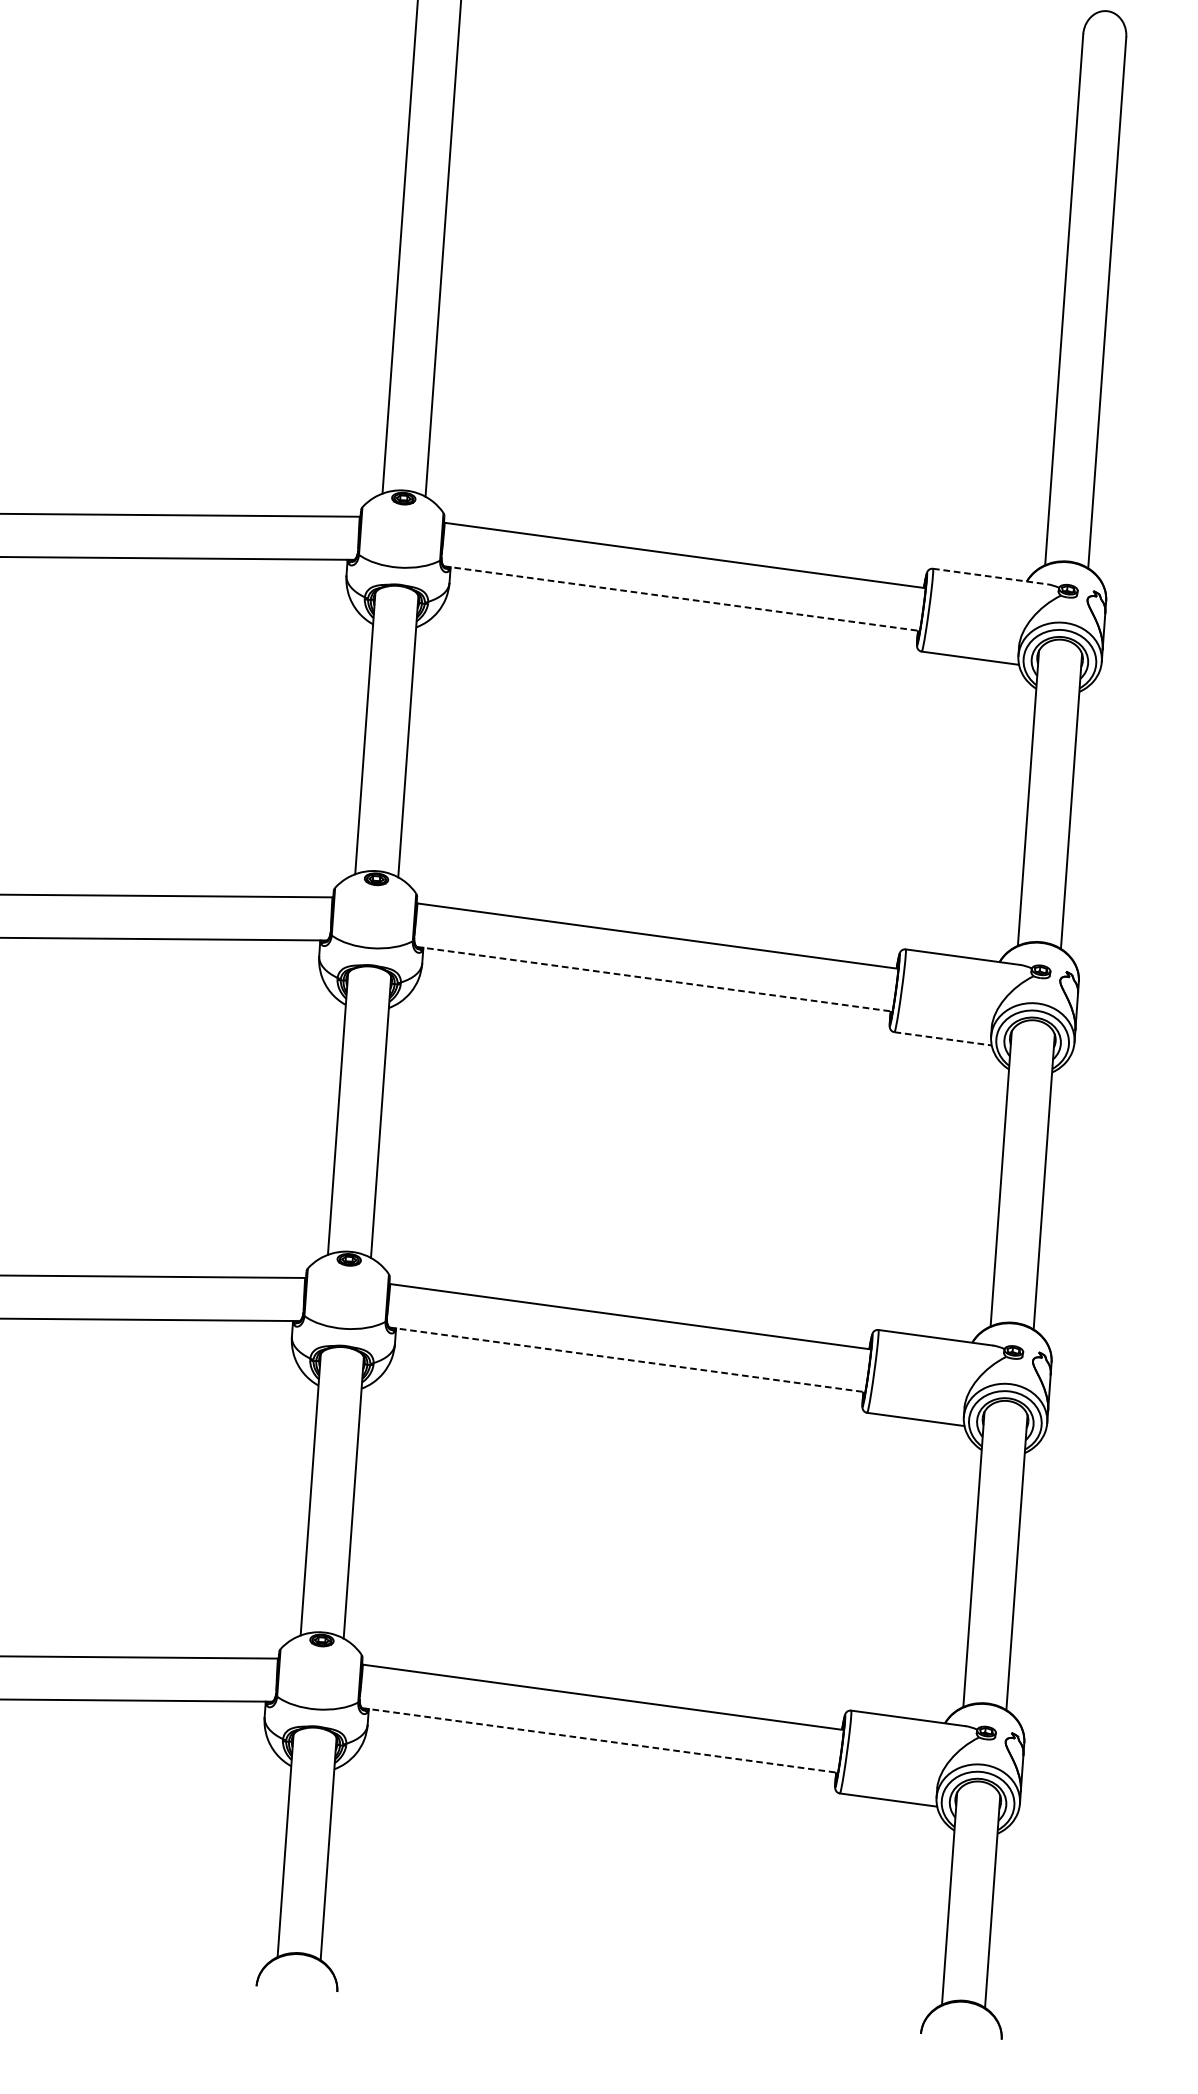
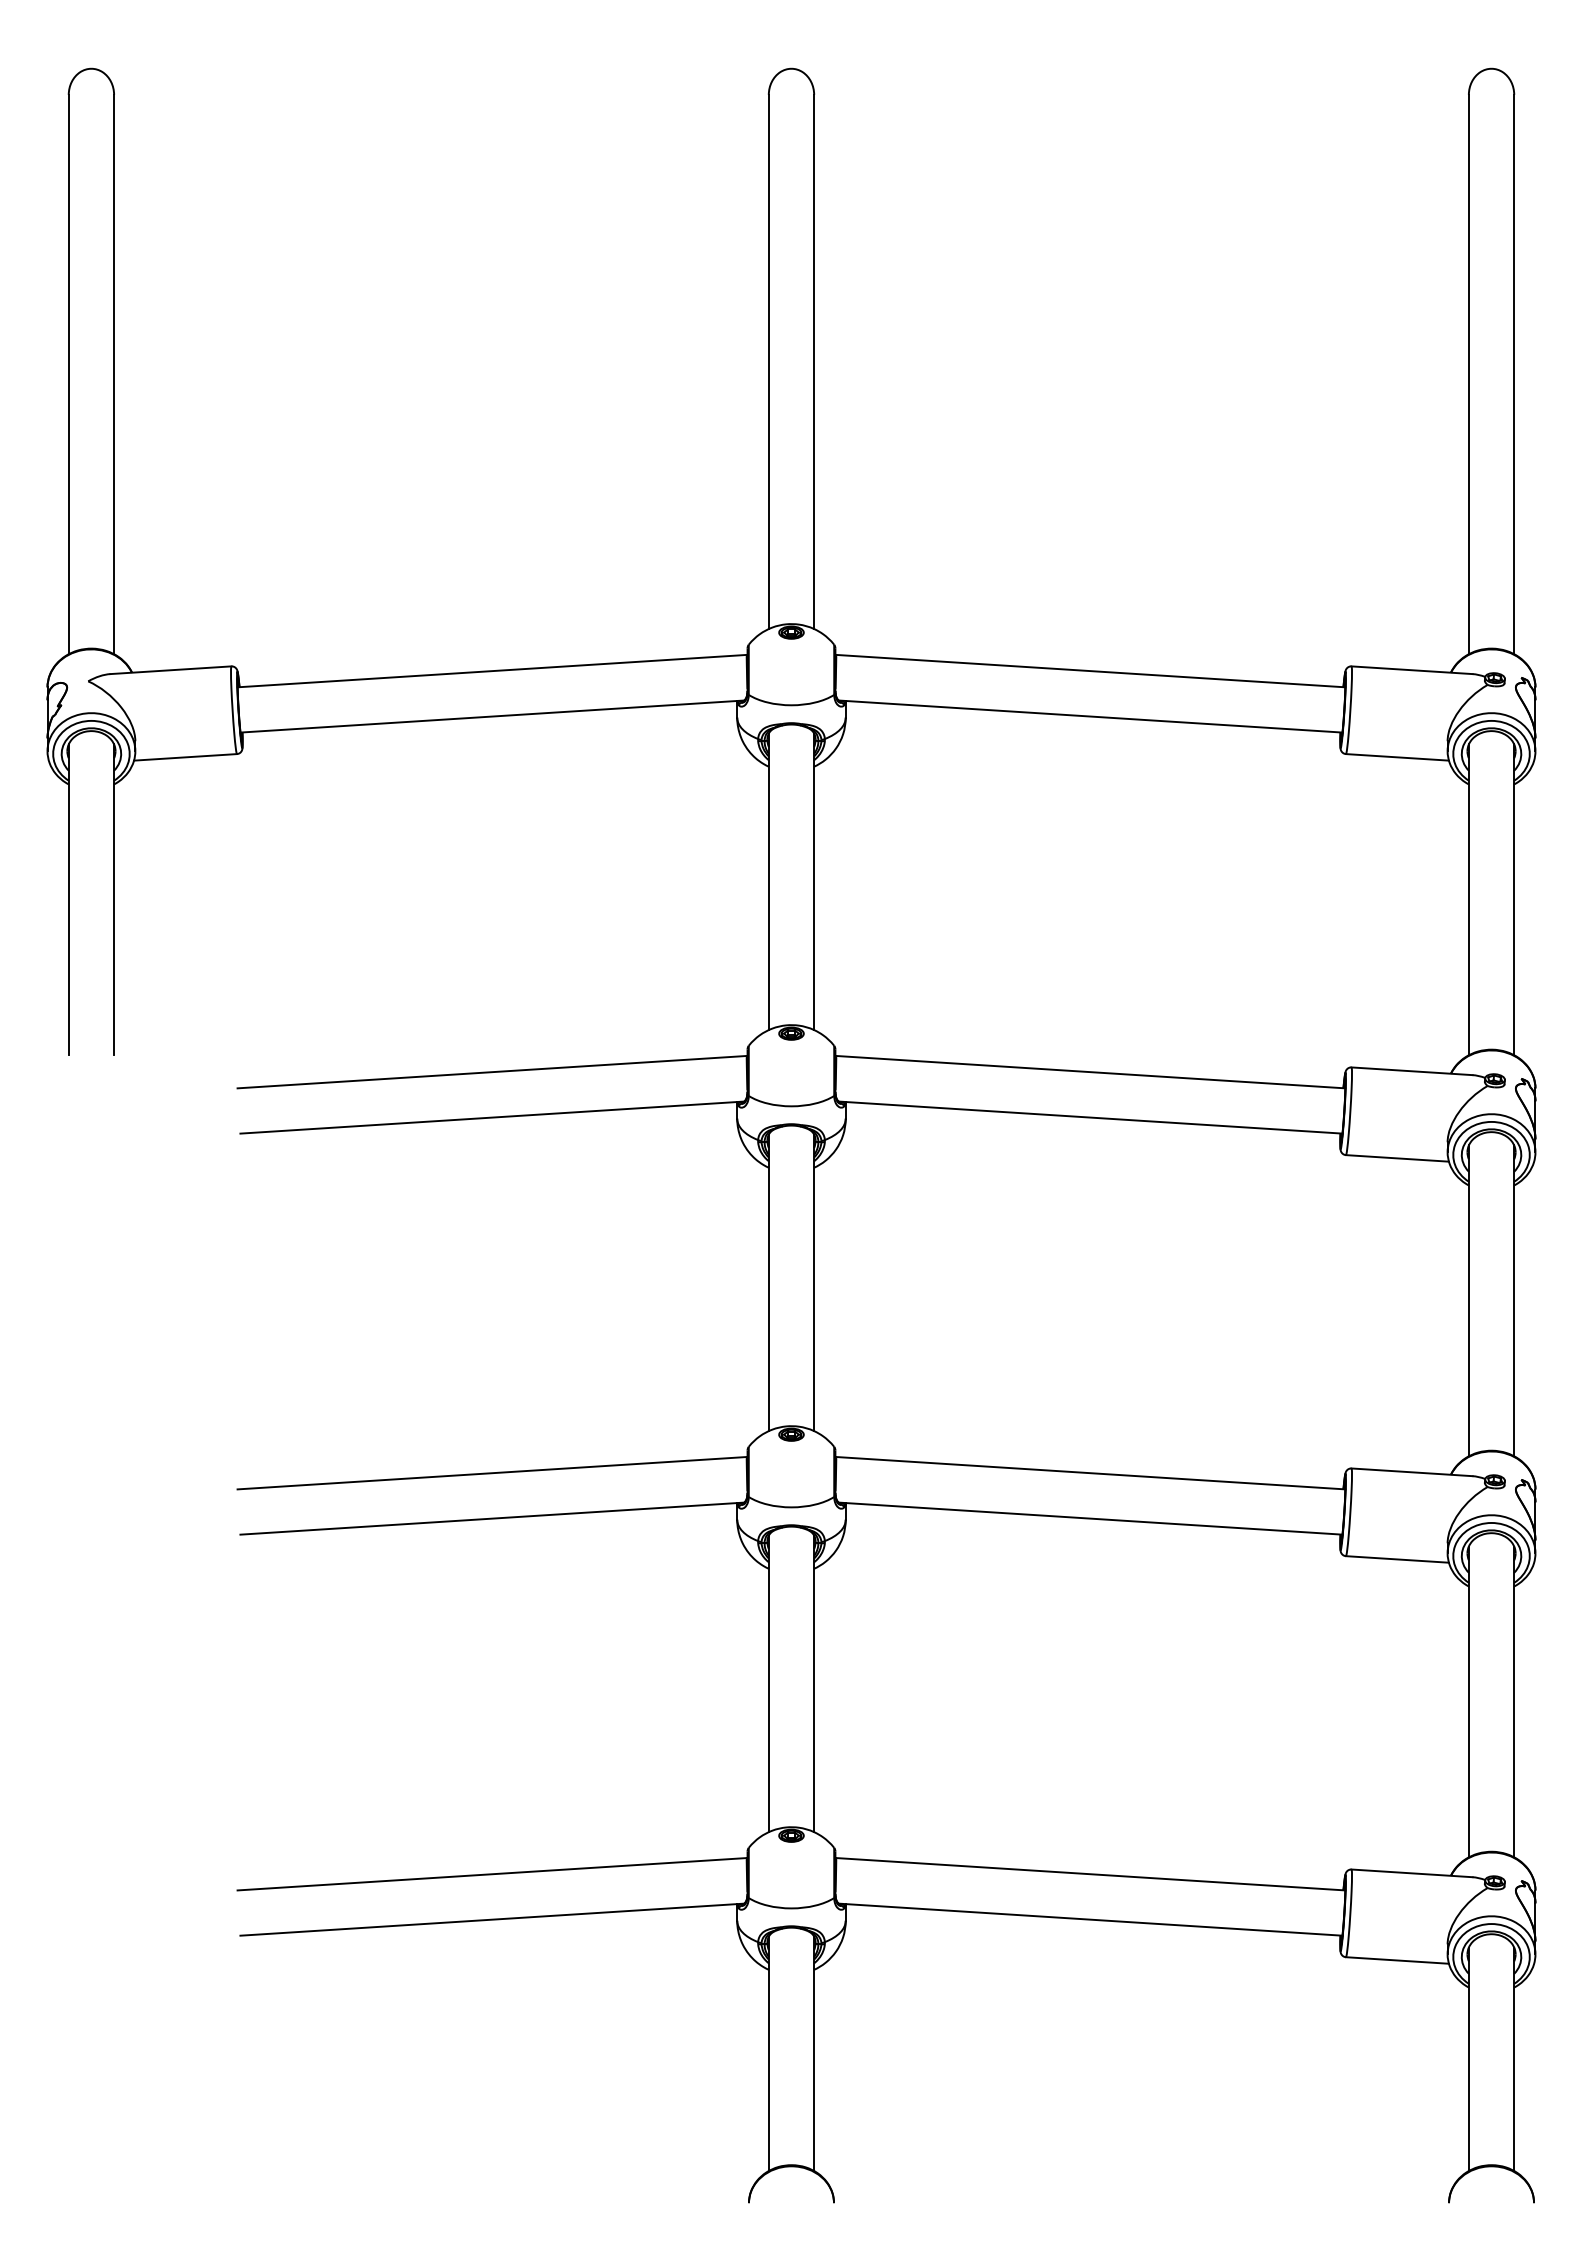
line: (990, 576) -> (1412, 670), dashed -> solid
line: (682, 598) -> (1091, 716), dashed -> solid
line: (655, 979) -> (1091, 1117), dashed -> solid
line: (943, 1038) -> (1397, 1158), dashed -> solid
line: (628, 1359) -> (1091, 1518), dashed -> solid
line: (600, 1740) -> (1091, 1919), dashed -> solid

